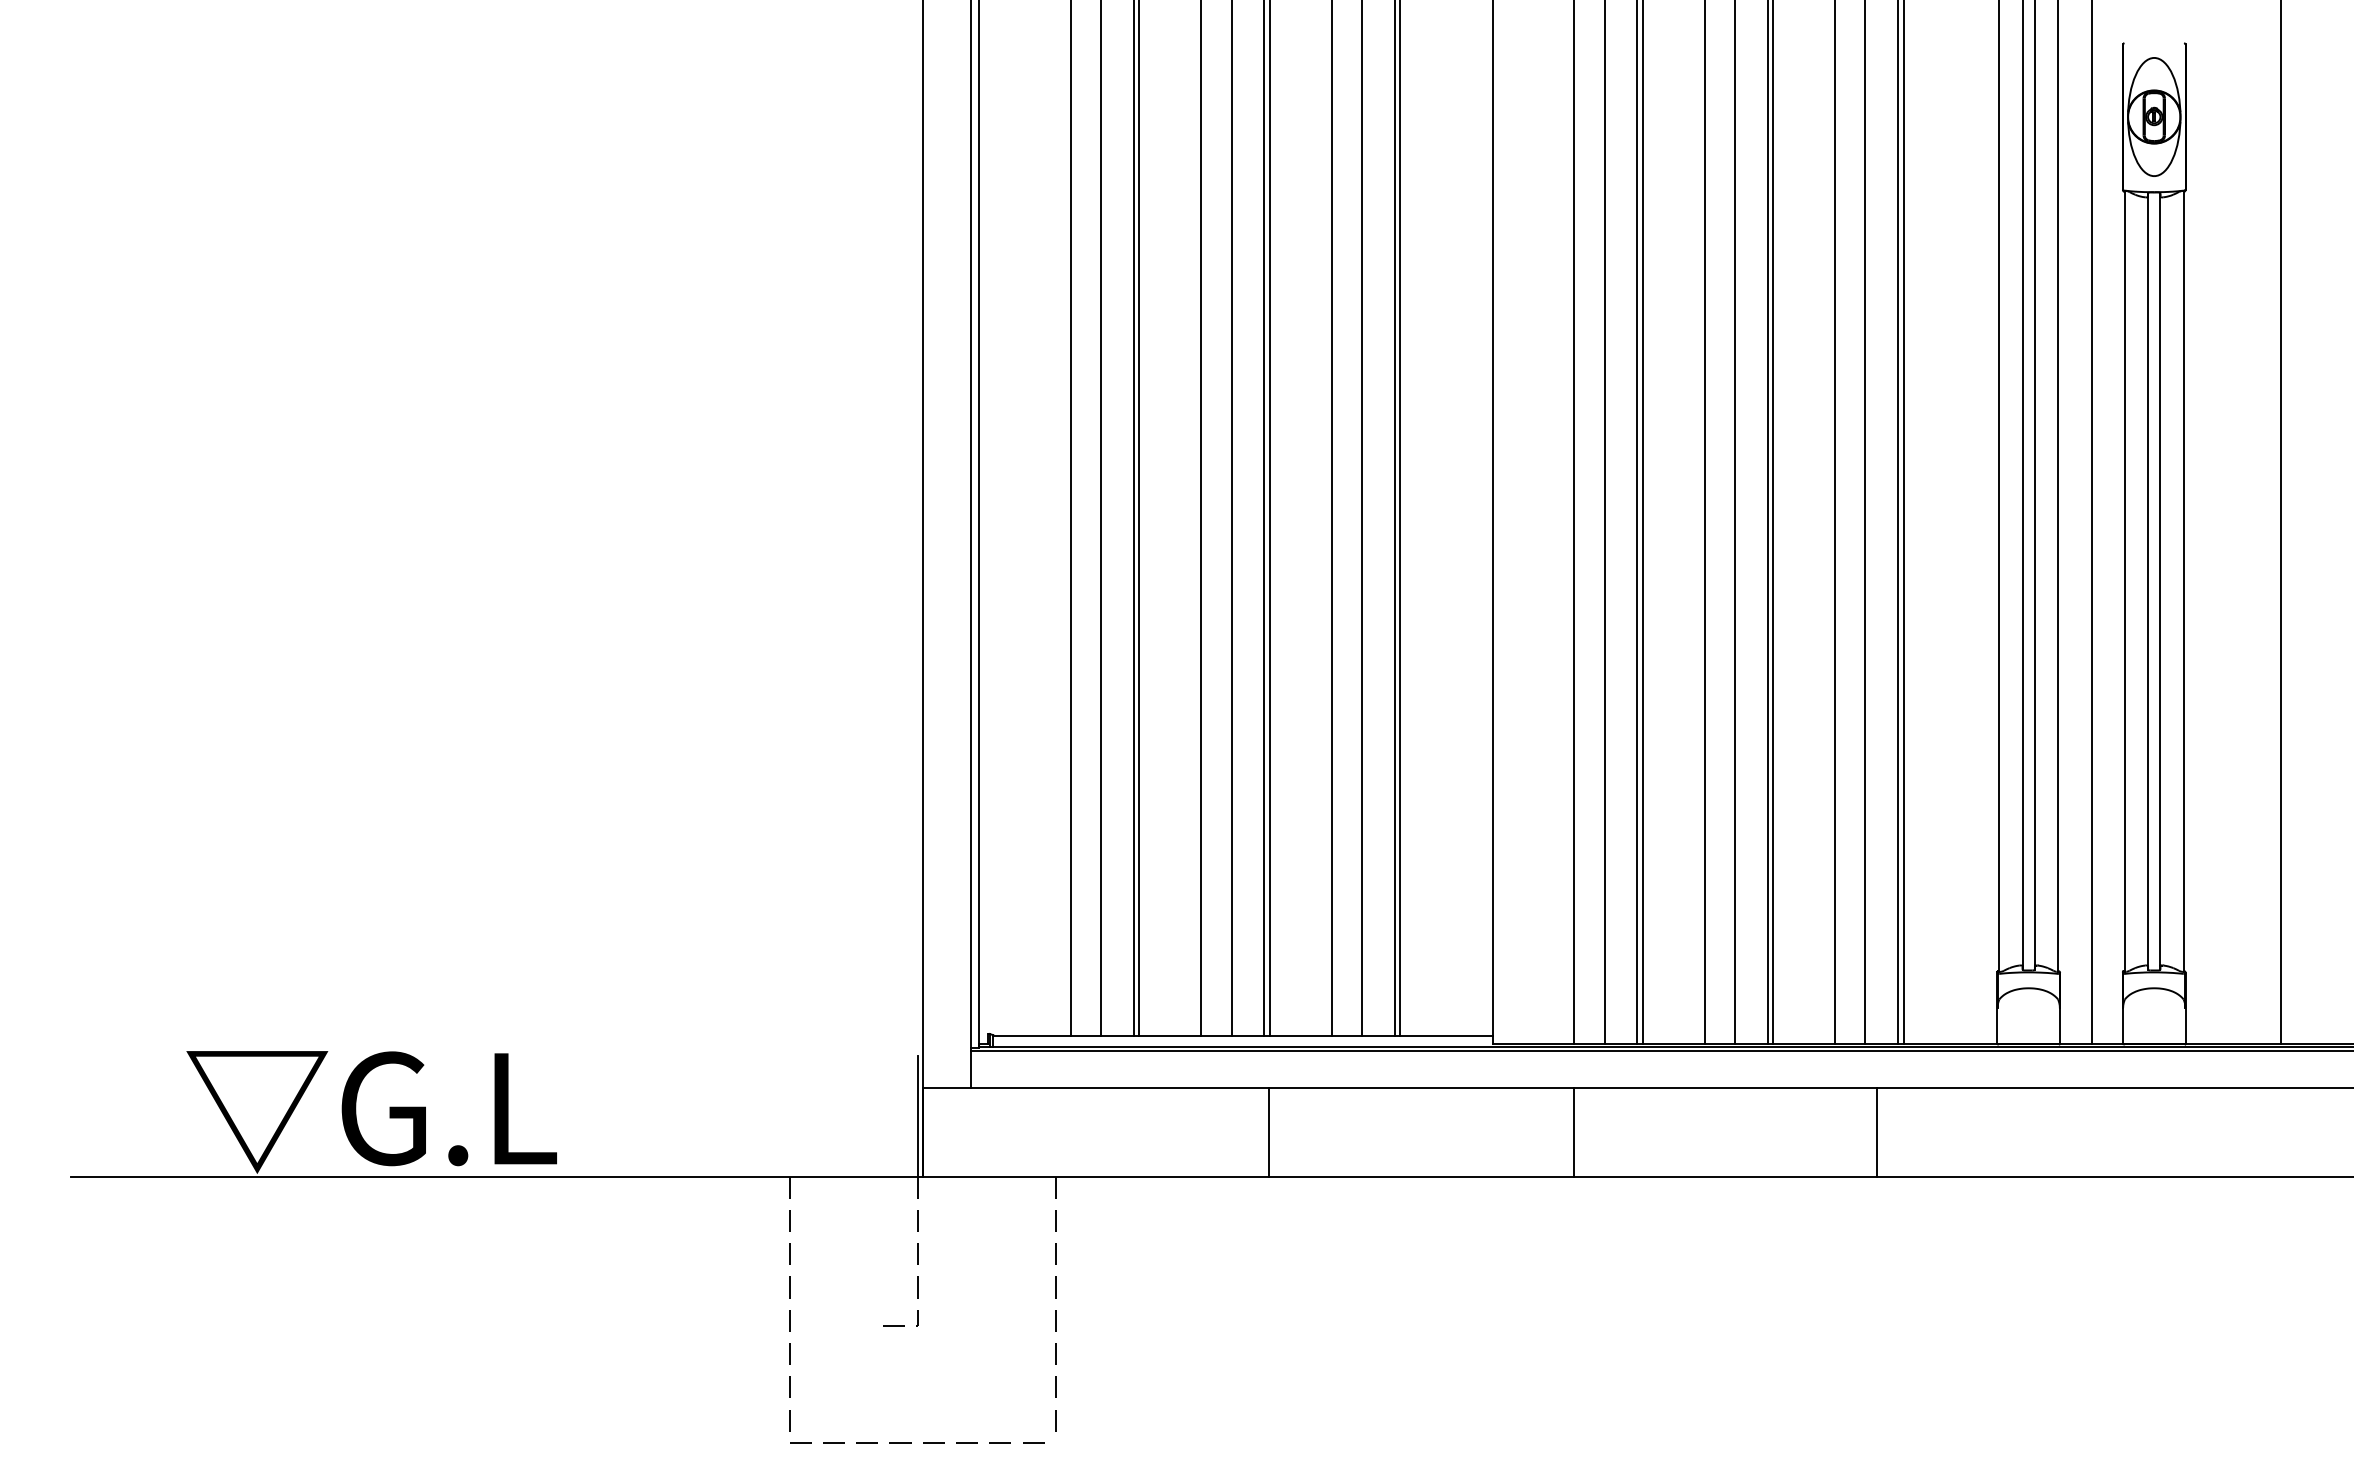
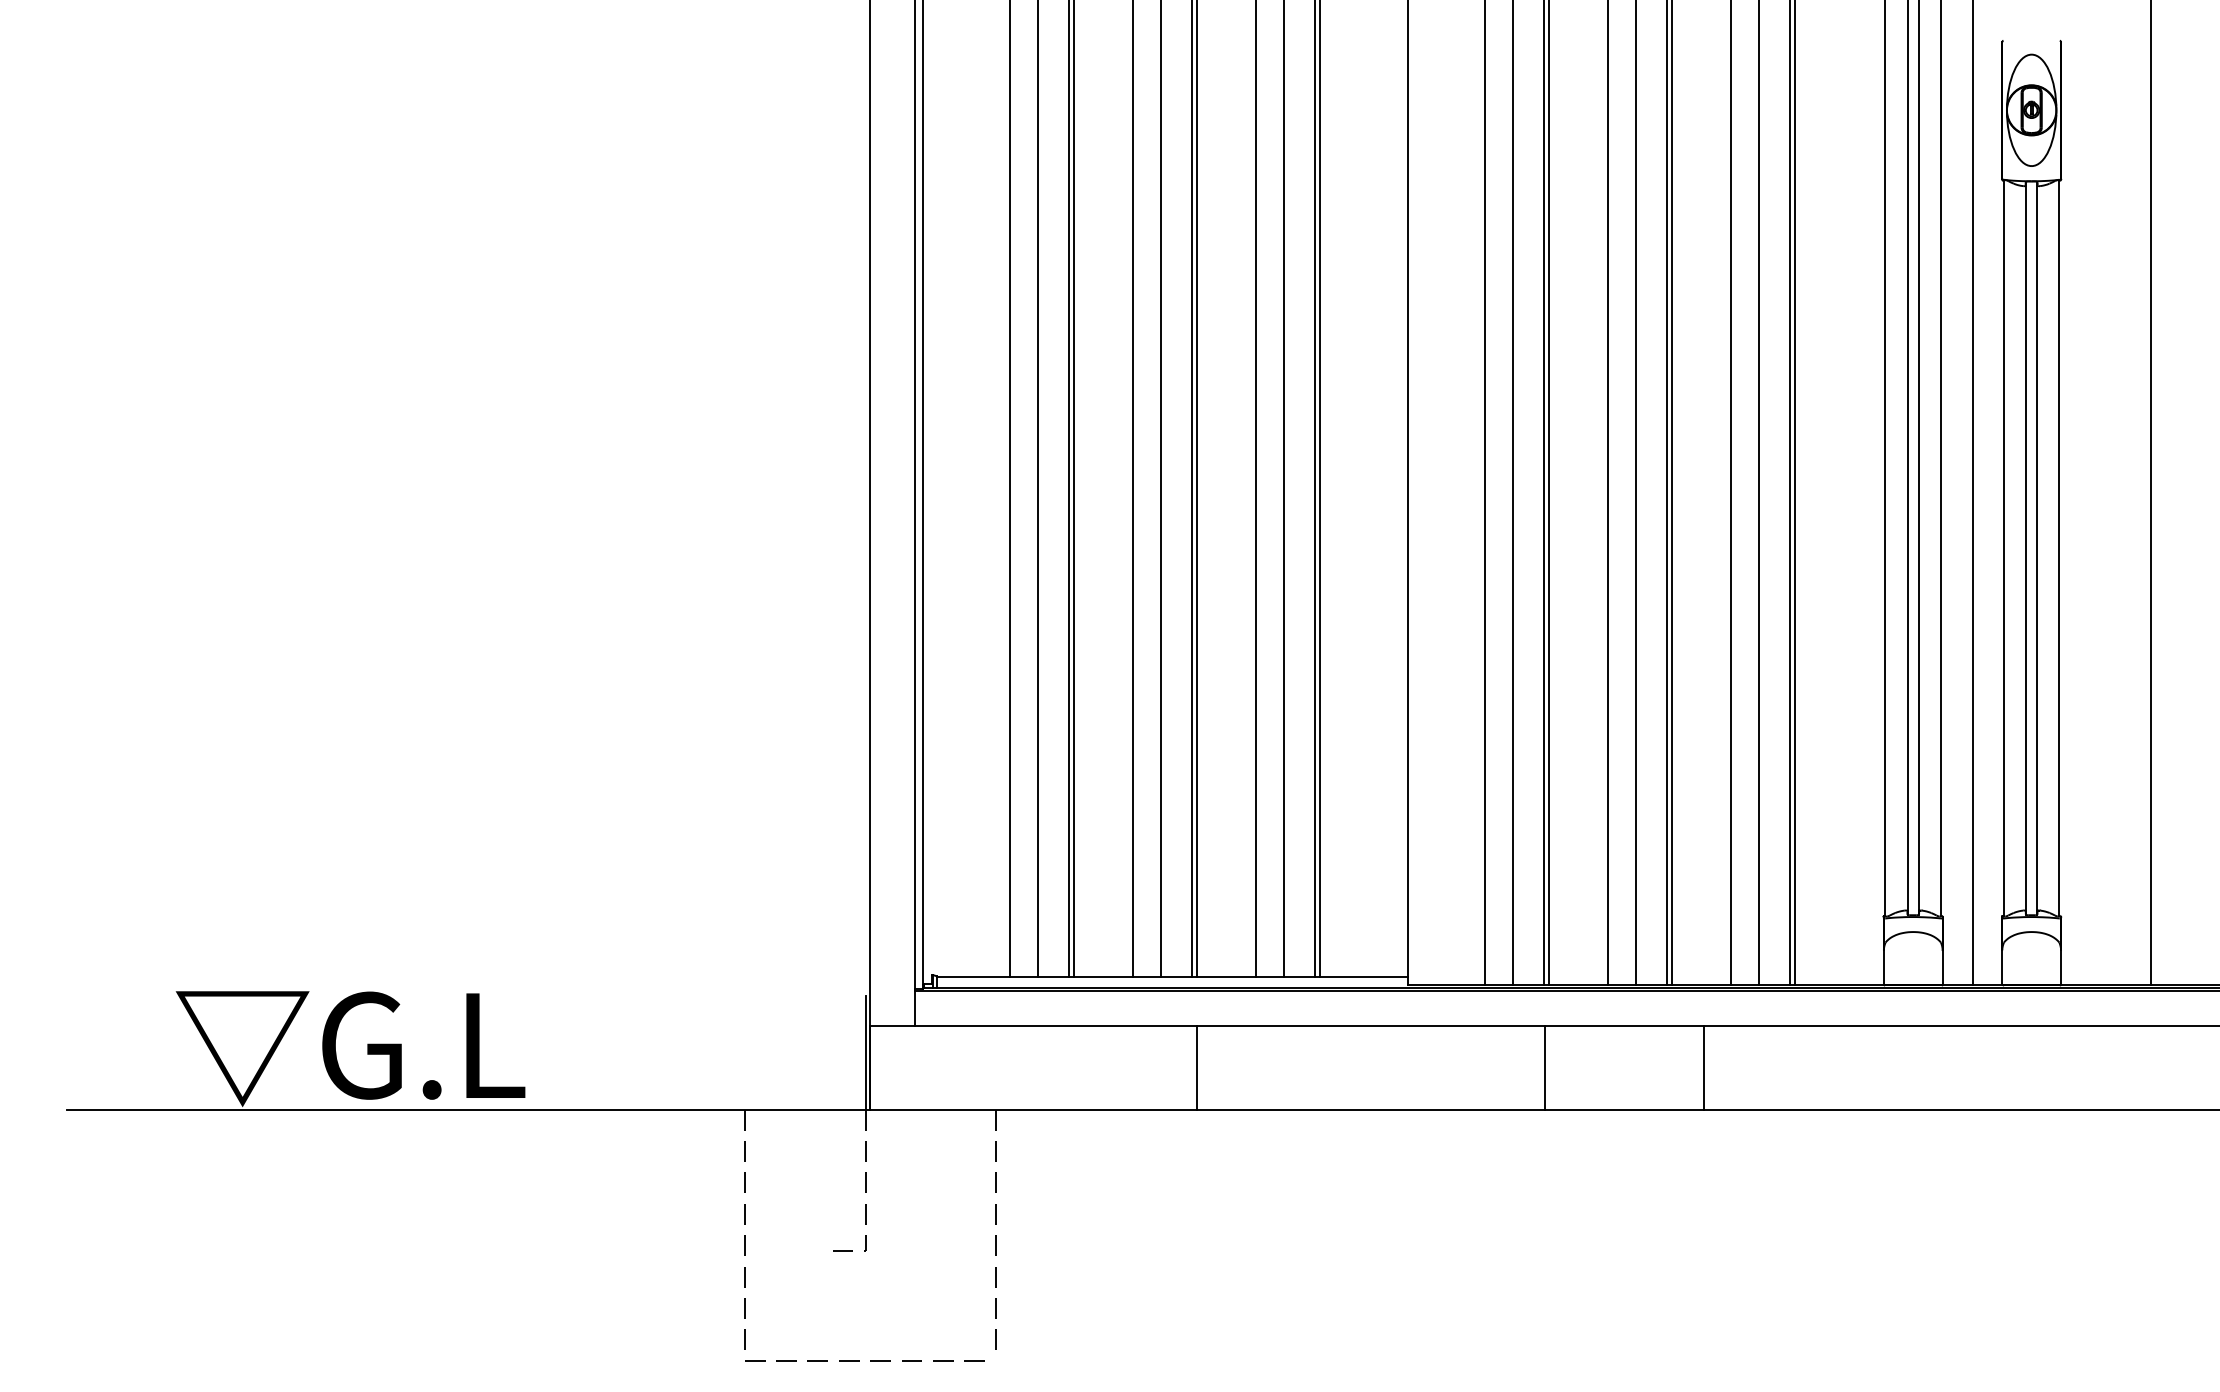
line: (1573, 1131) -> (1545, 1067), moved
line: (1877, 1131) -> (1704, 1067), moved

